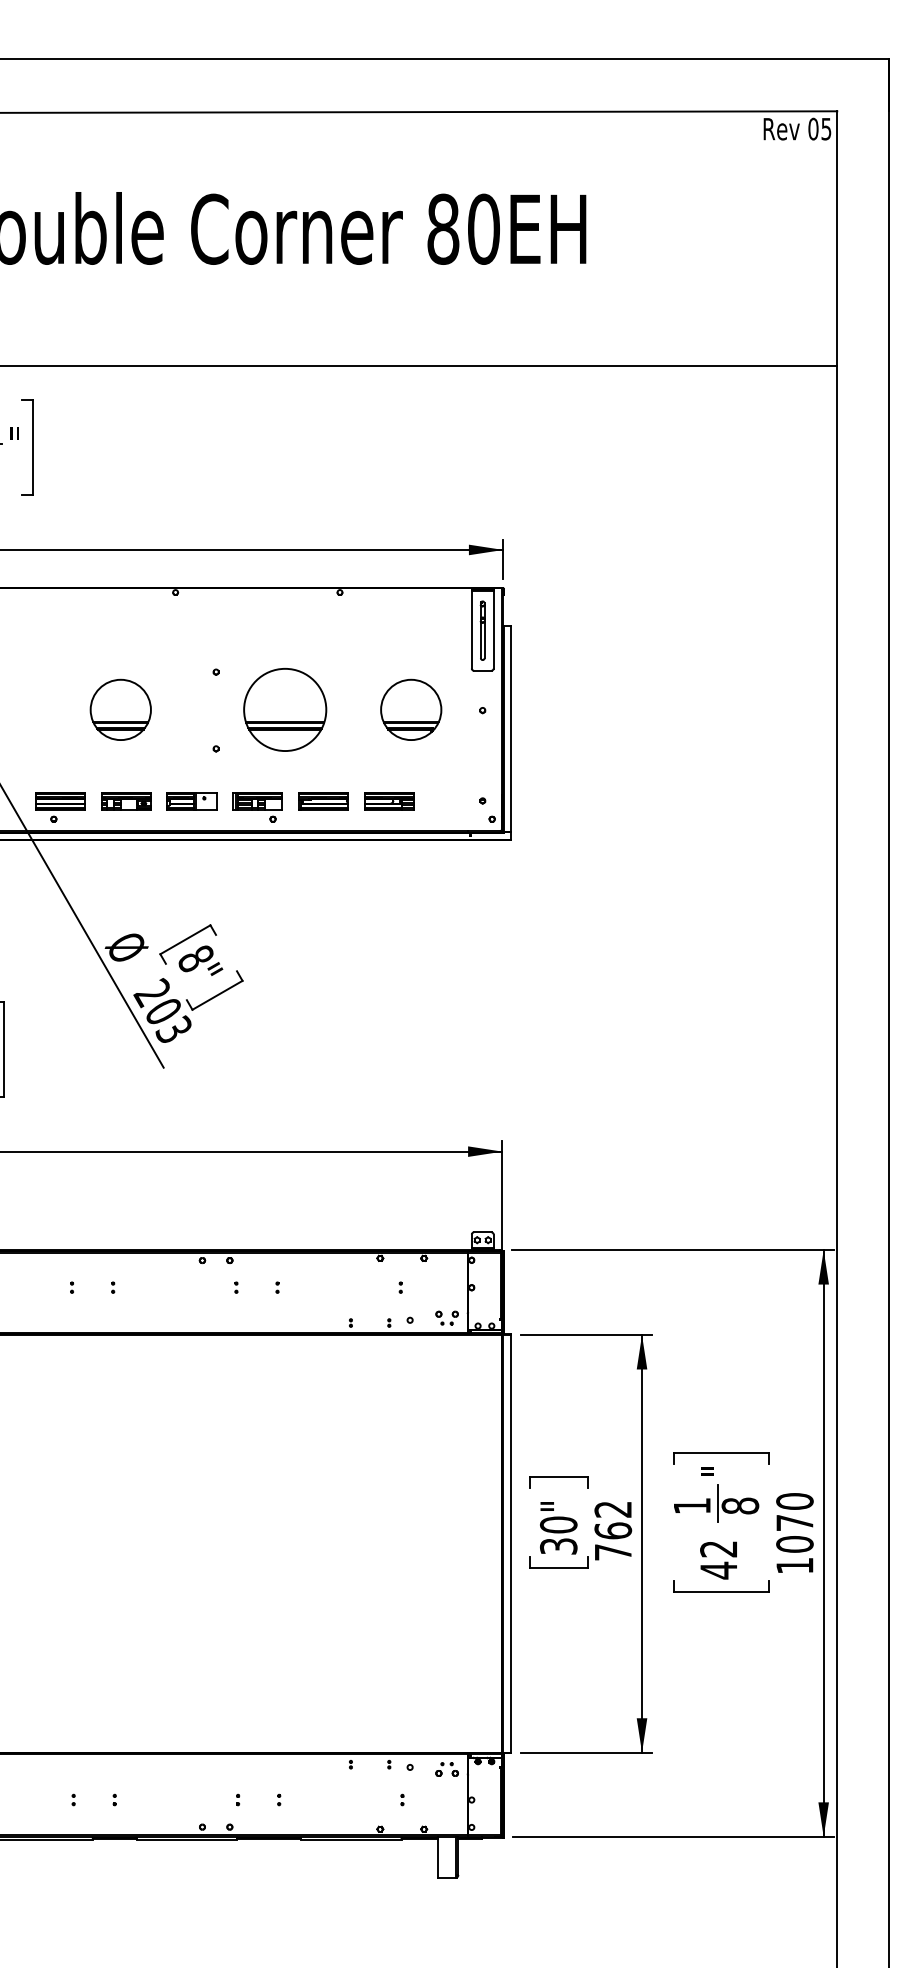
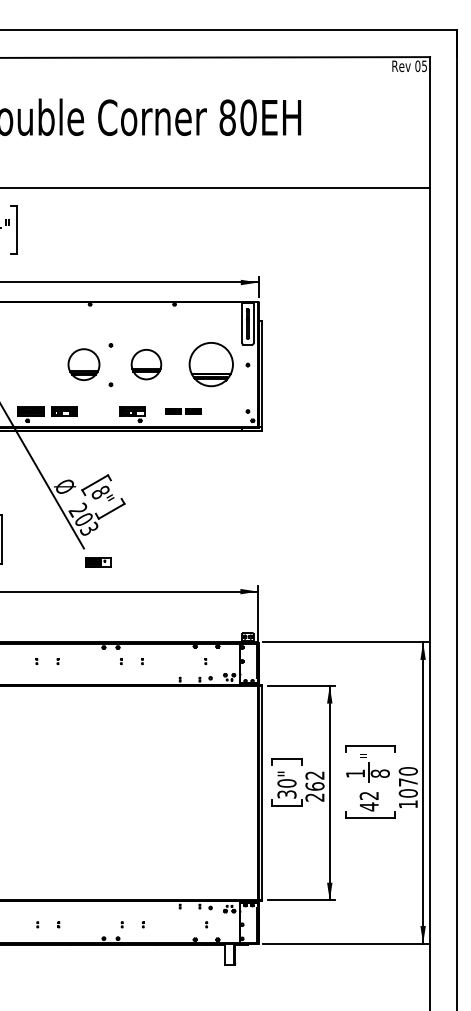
part: (119, 709) -> (83, 364), moved
part: (285, 709) -> (146, 364), size x0.7
part: (409, 709) -> (210, 364), size x1.4
part: (191, 801) -> (98, 562), moved
part: (357, 801) -> (183, 411), size x0.6
text: (612, 1552) -> (314, 797), 762 -> 262

